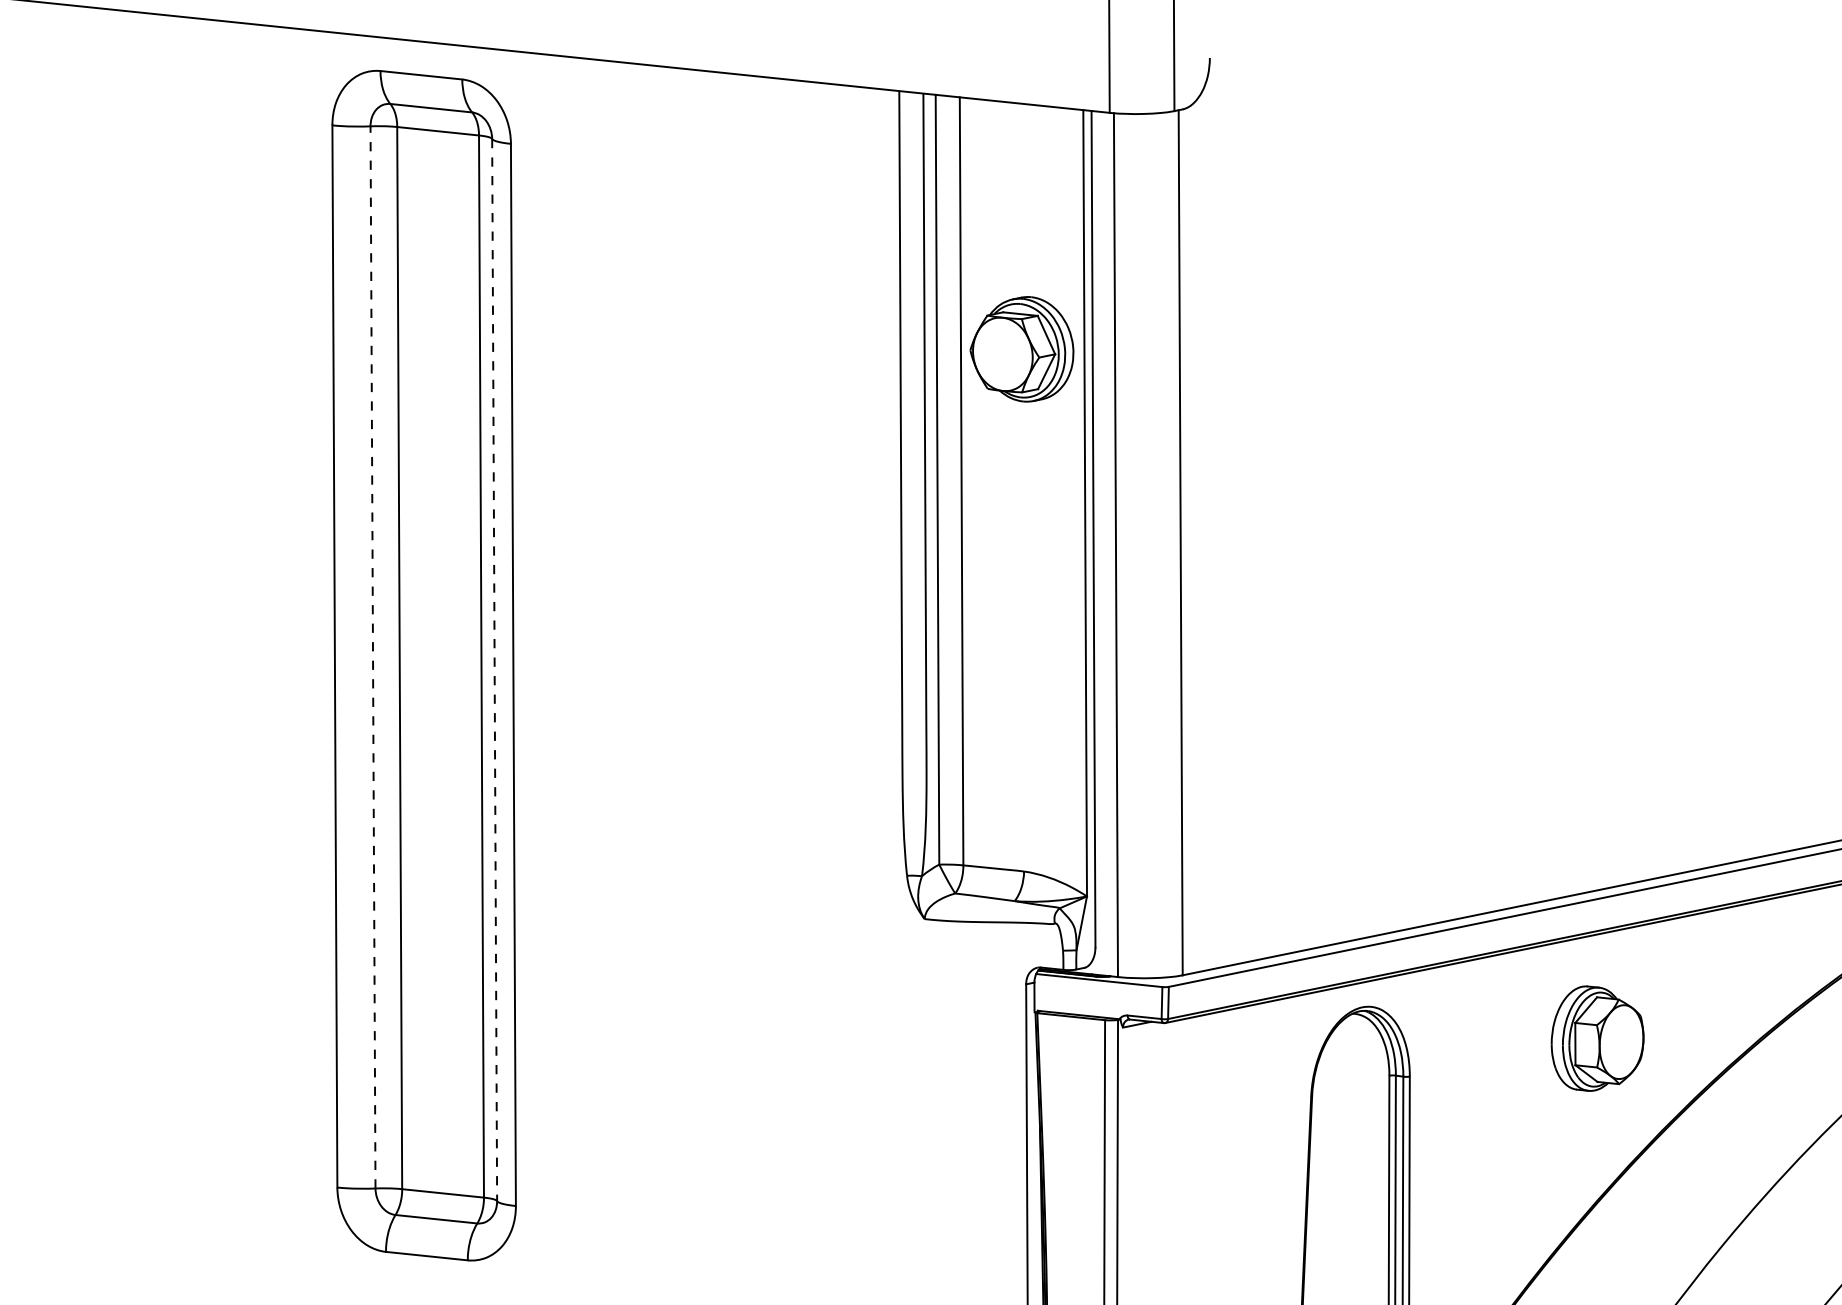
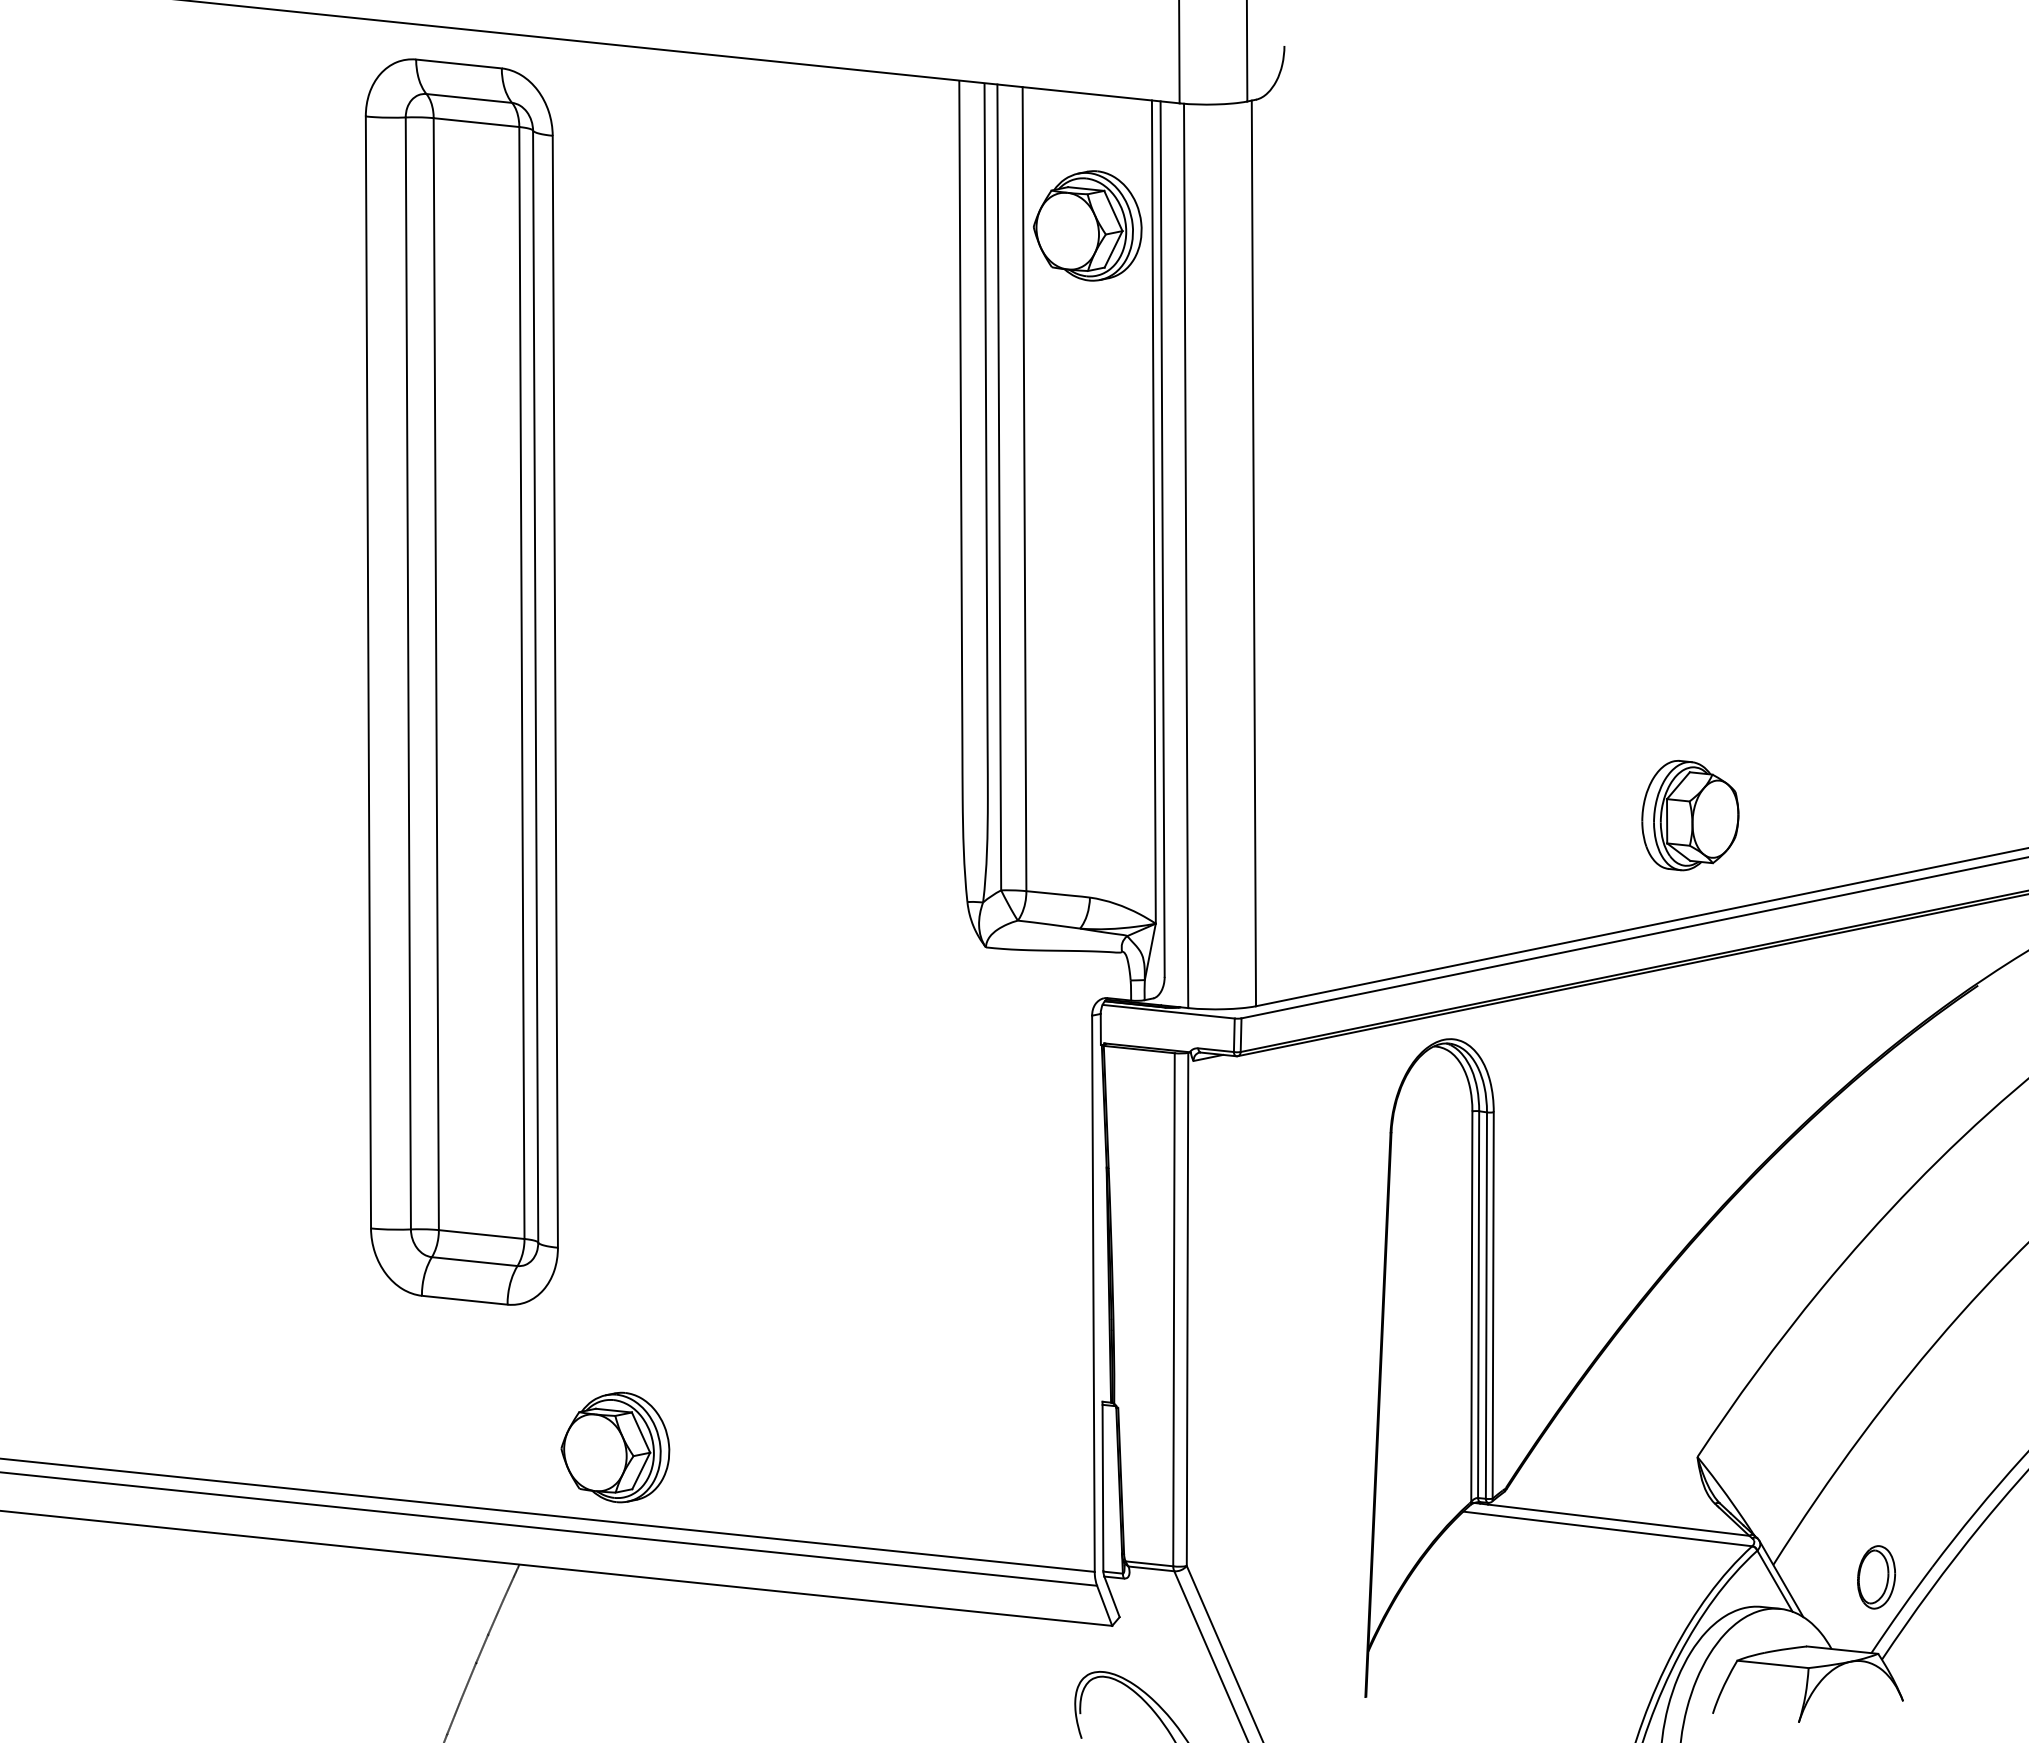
part: (1021, 348) -> (1087, 225), moved
line: (373, 657) -> (408, 673), dashed -> solid
line: (494, 669) -> (535, 686), dashed -> solid
part: (1597, 1038) -> (1690, 815), moved

